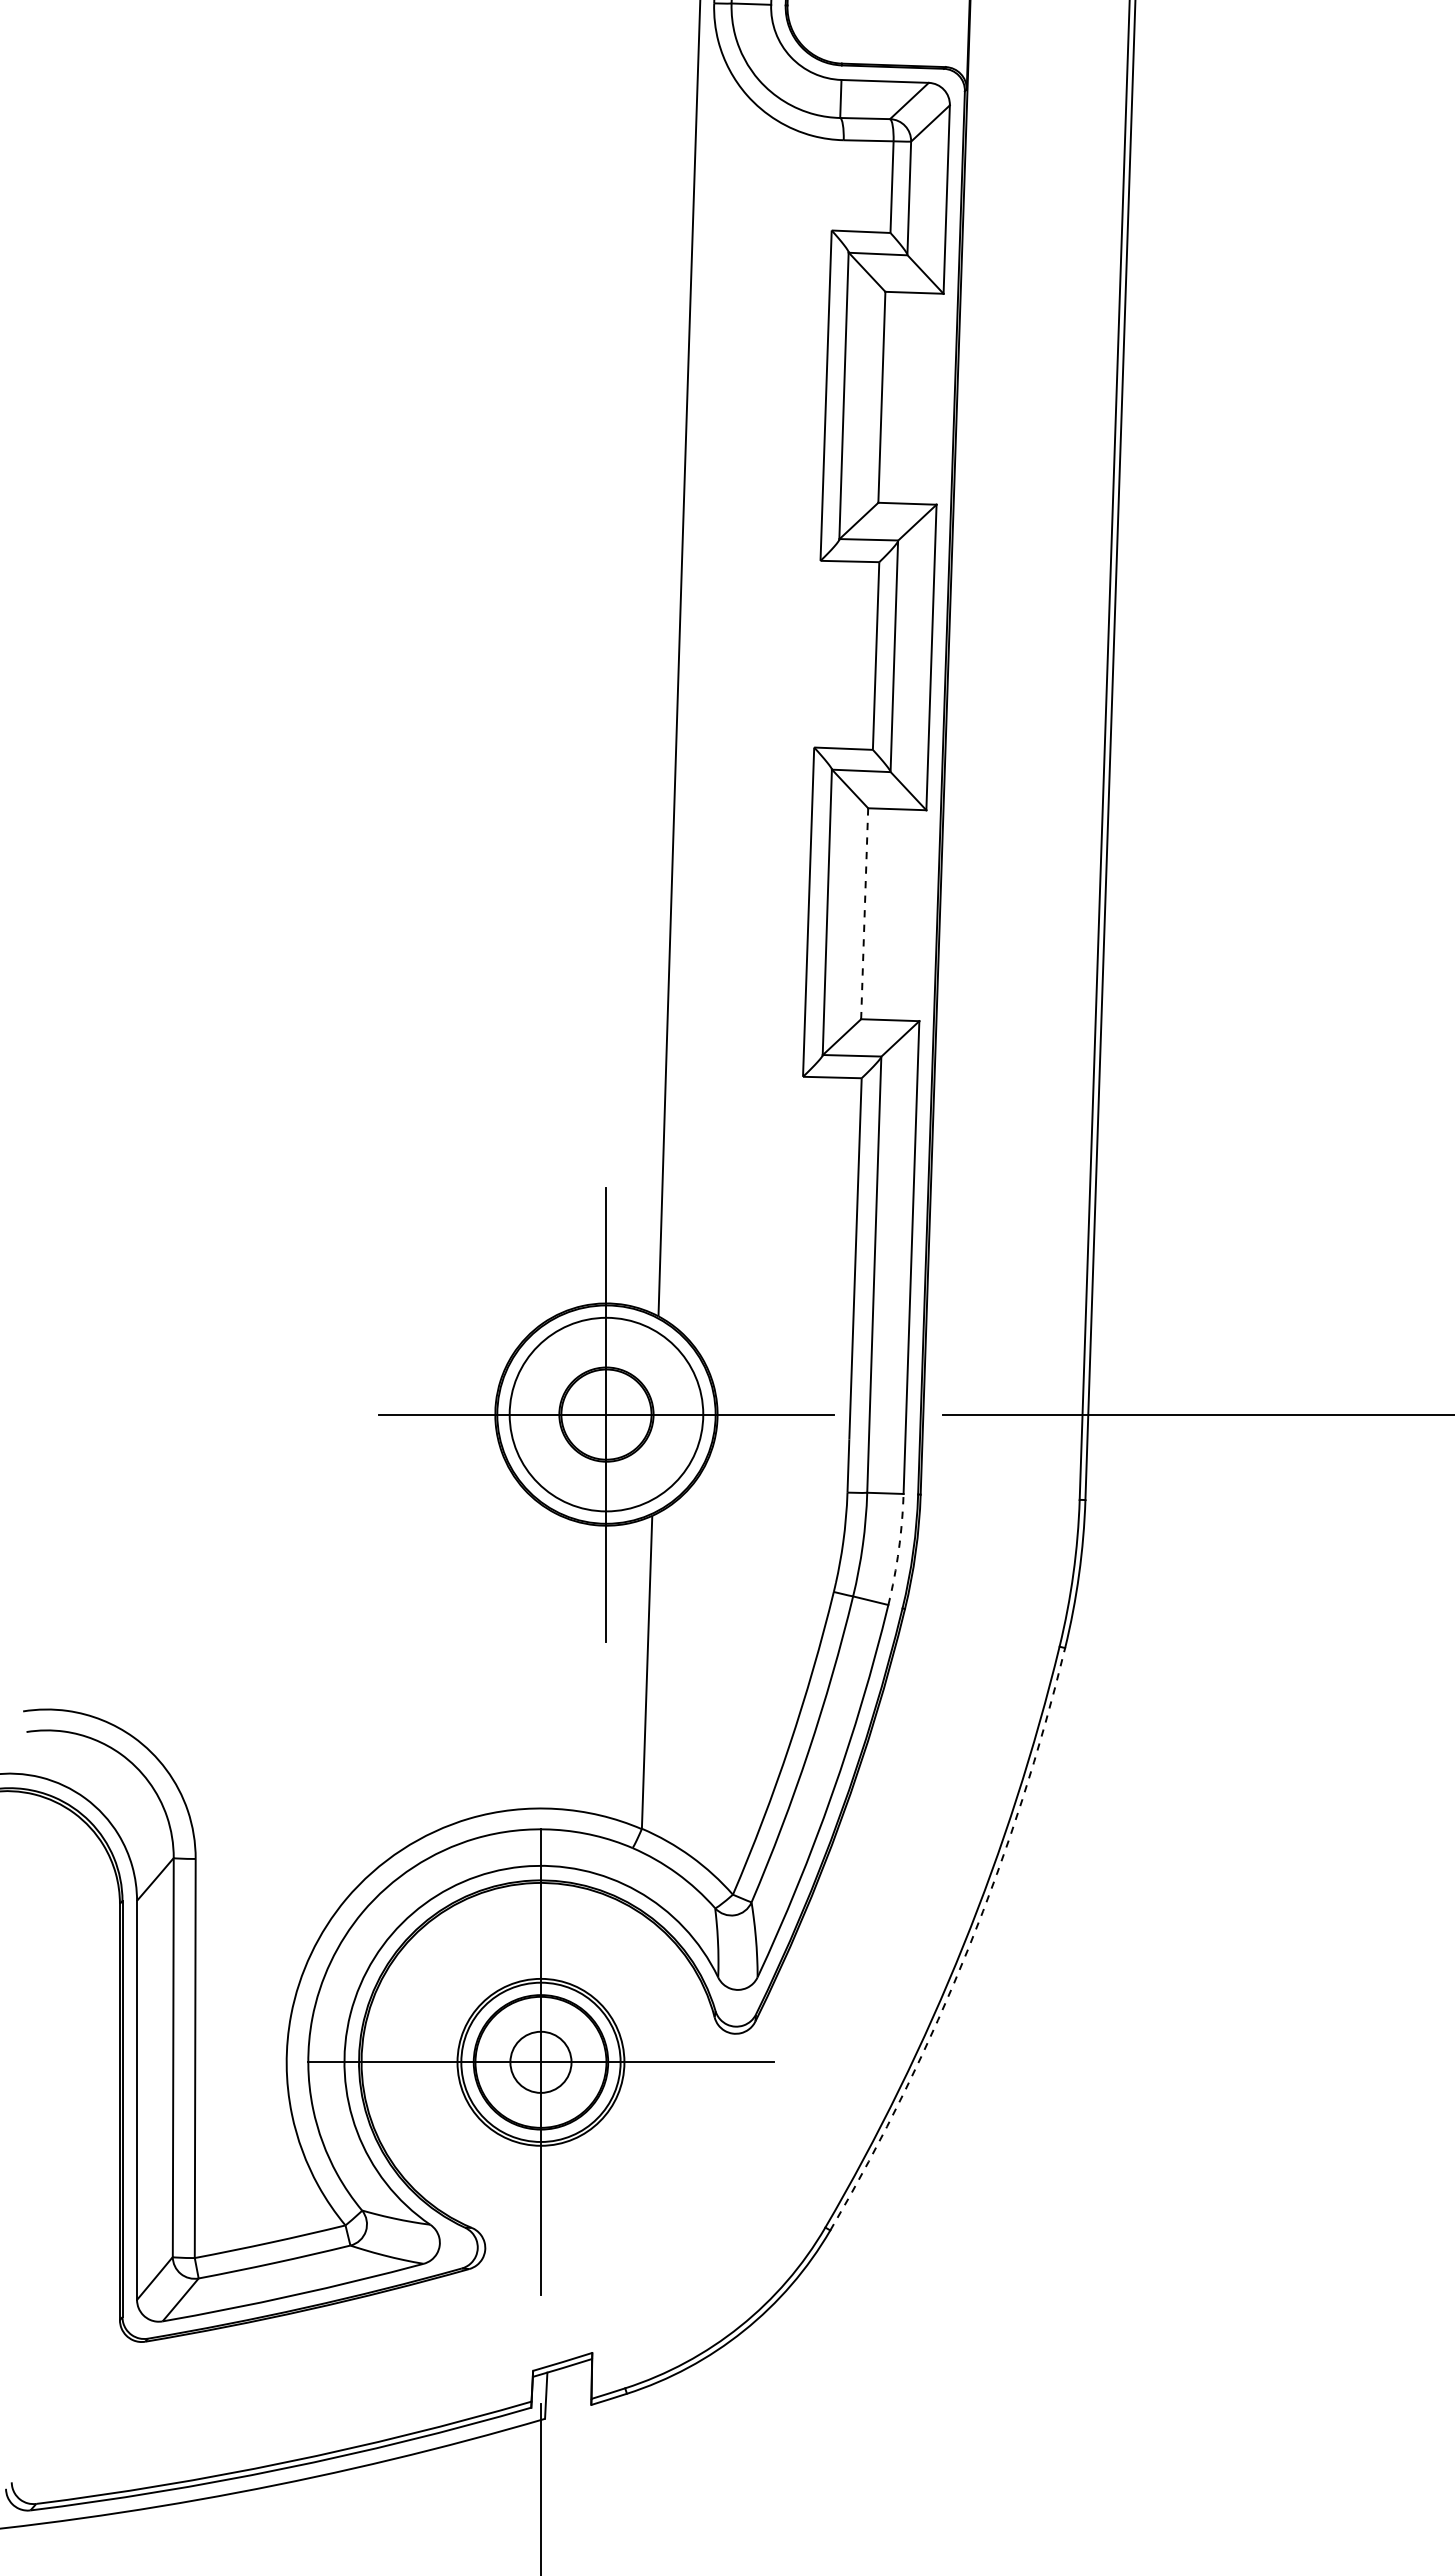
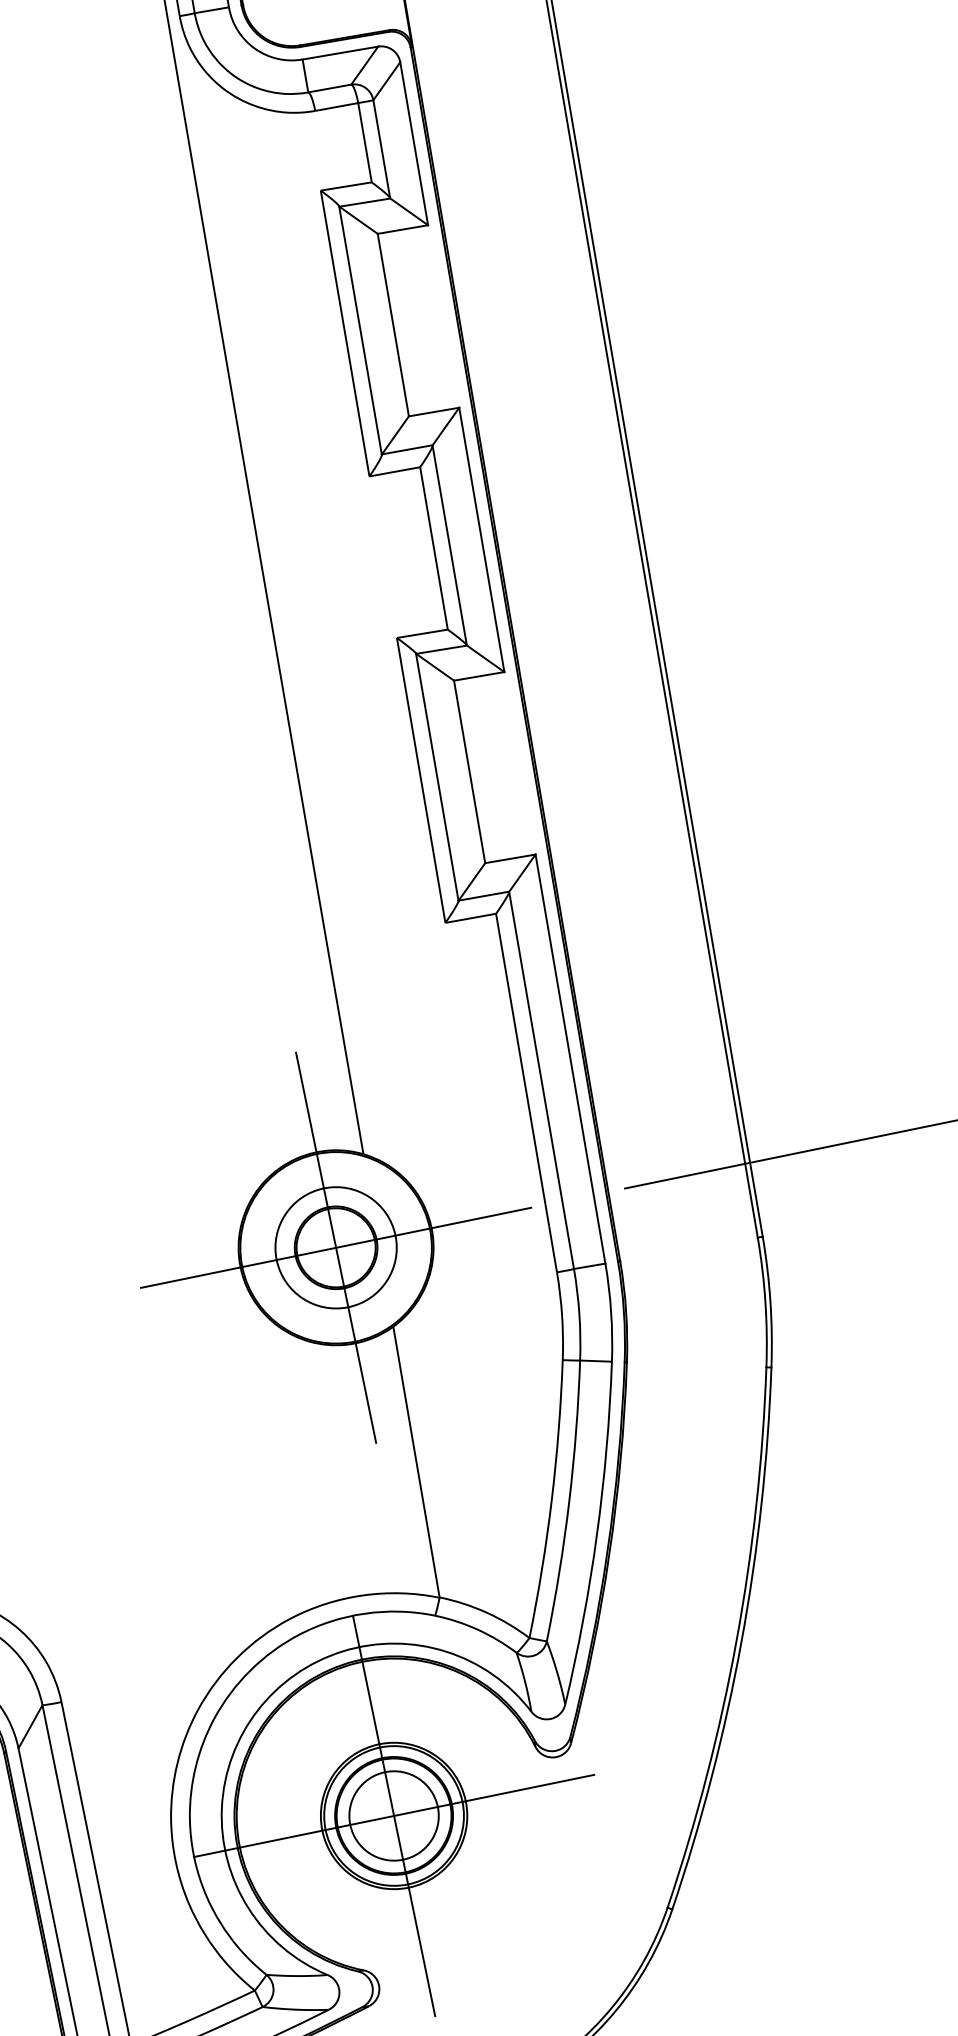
line: (864, 913) -> (469, 771), dashed -> solid
circle: (606, 1414) -> (336, 1247), size x0.71
arc: (898, 1549) -> (610, 1312), dashed -> solid
arc: (968, 1947) -> (741, 1641), dashed -> solid
circle: (540, 2062) -> (393, 1816), size x1.67

